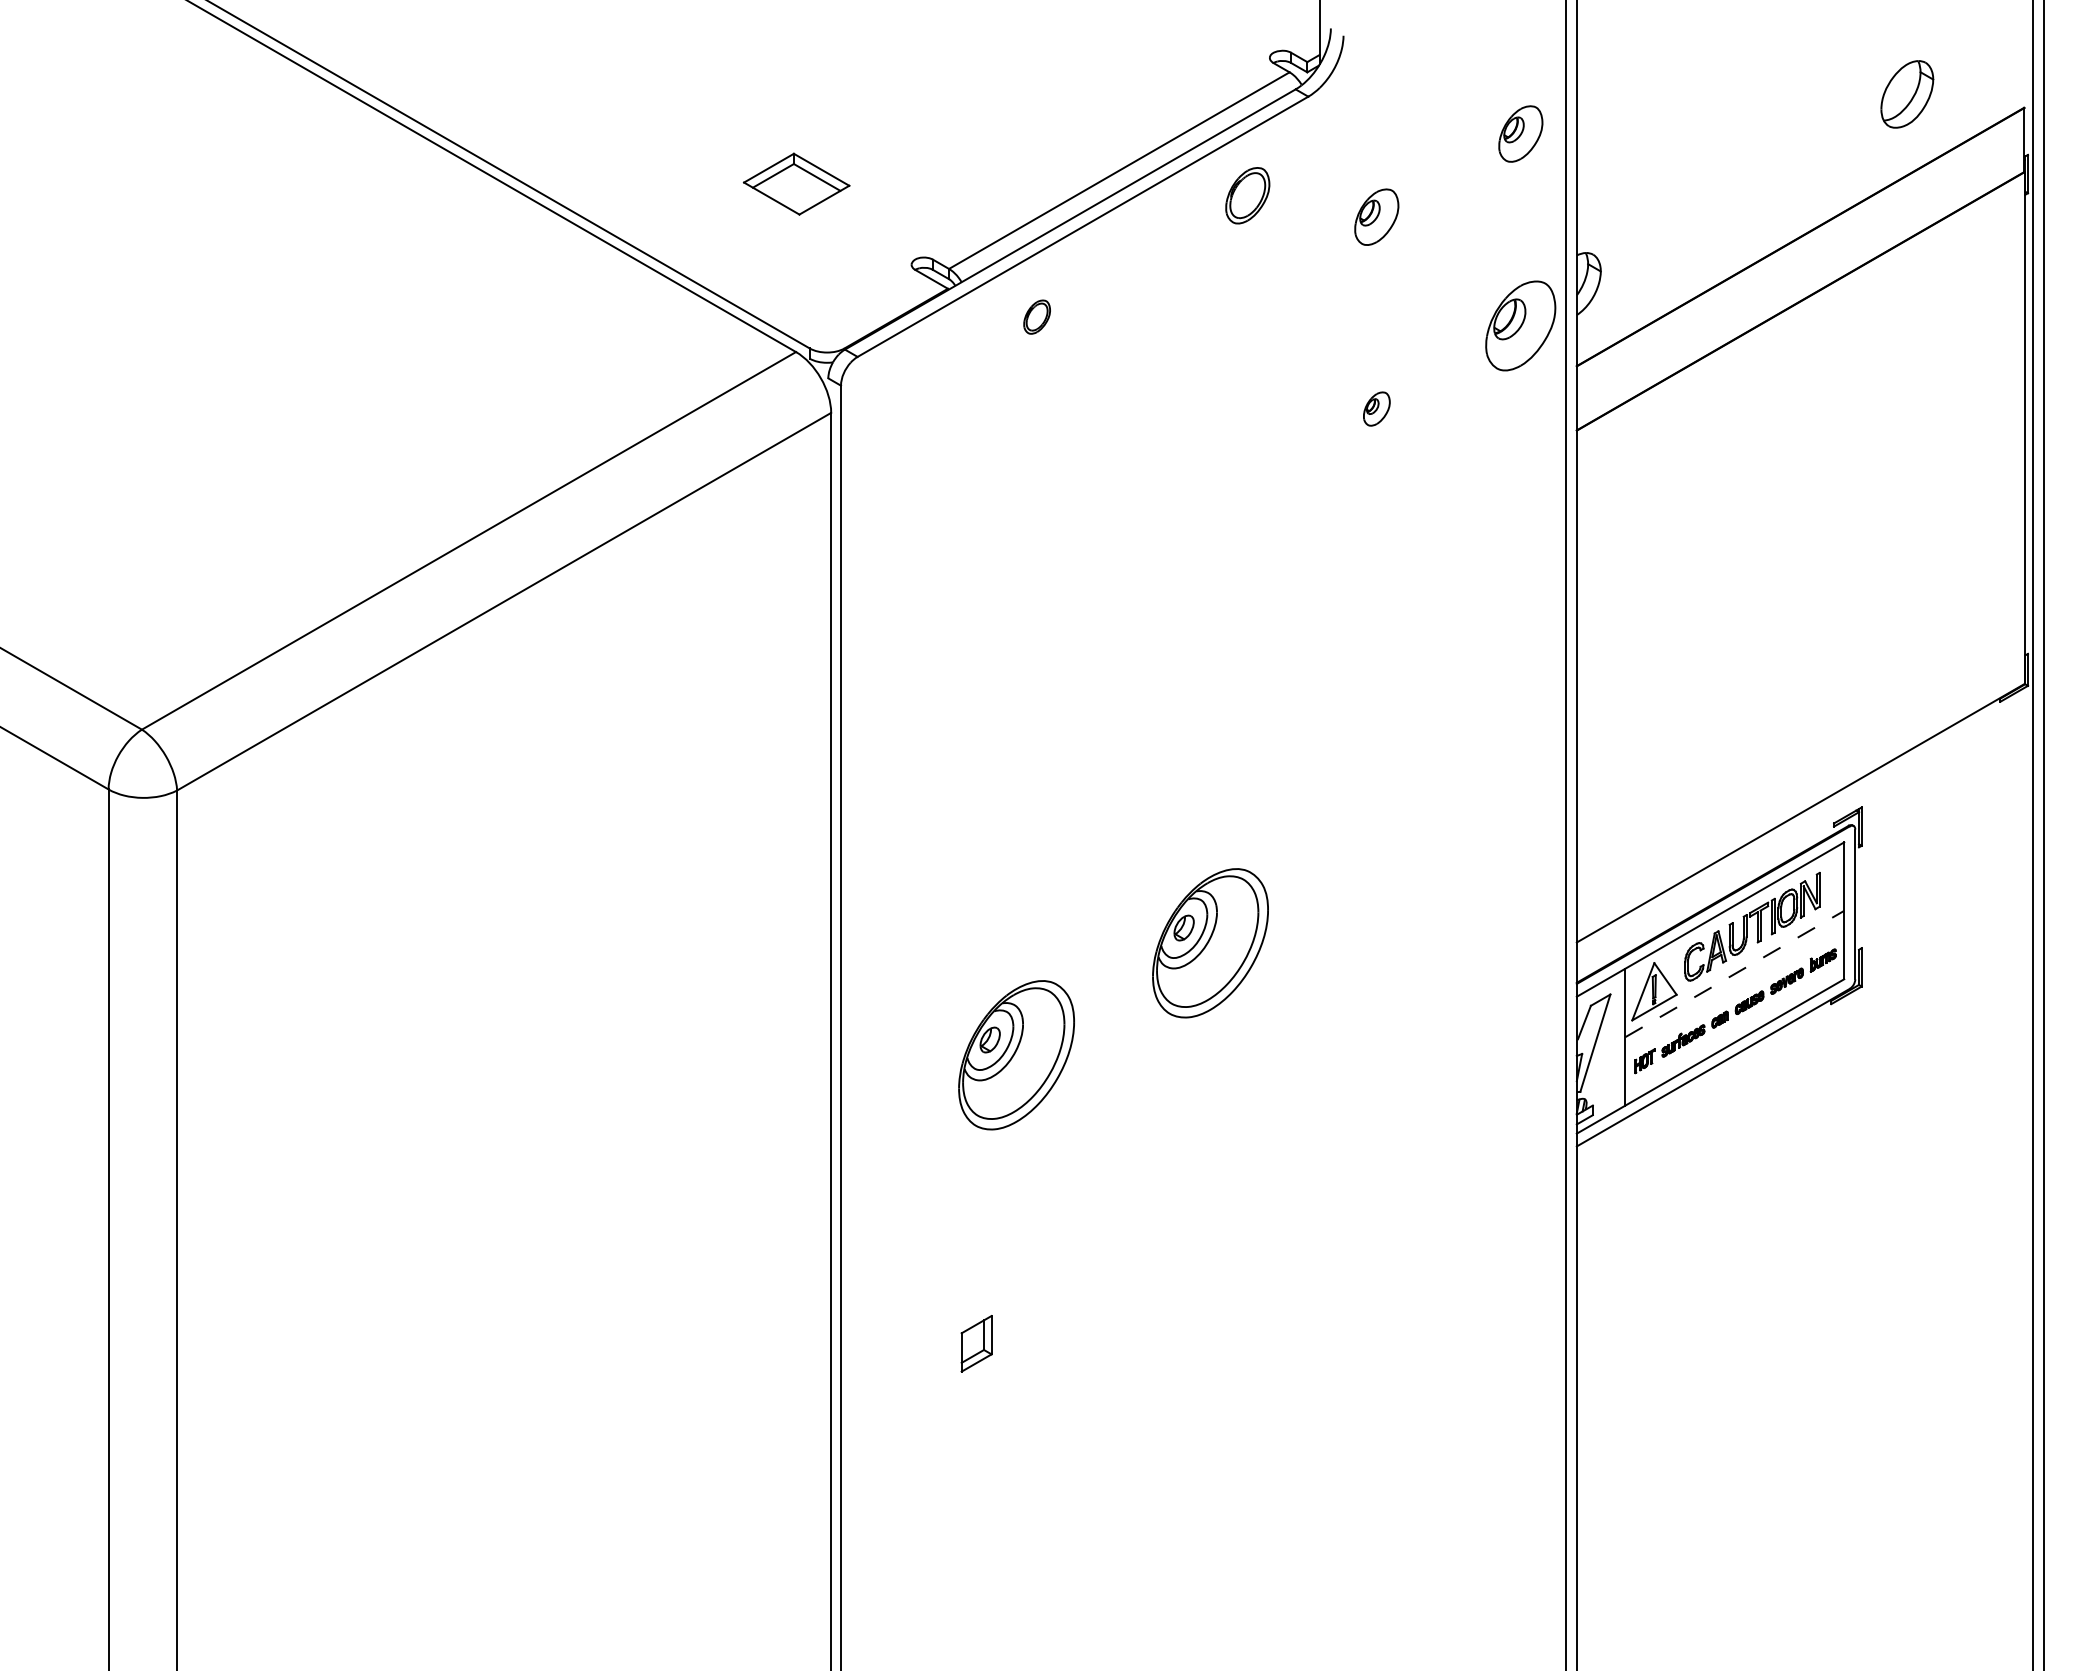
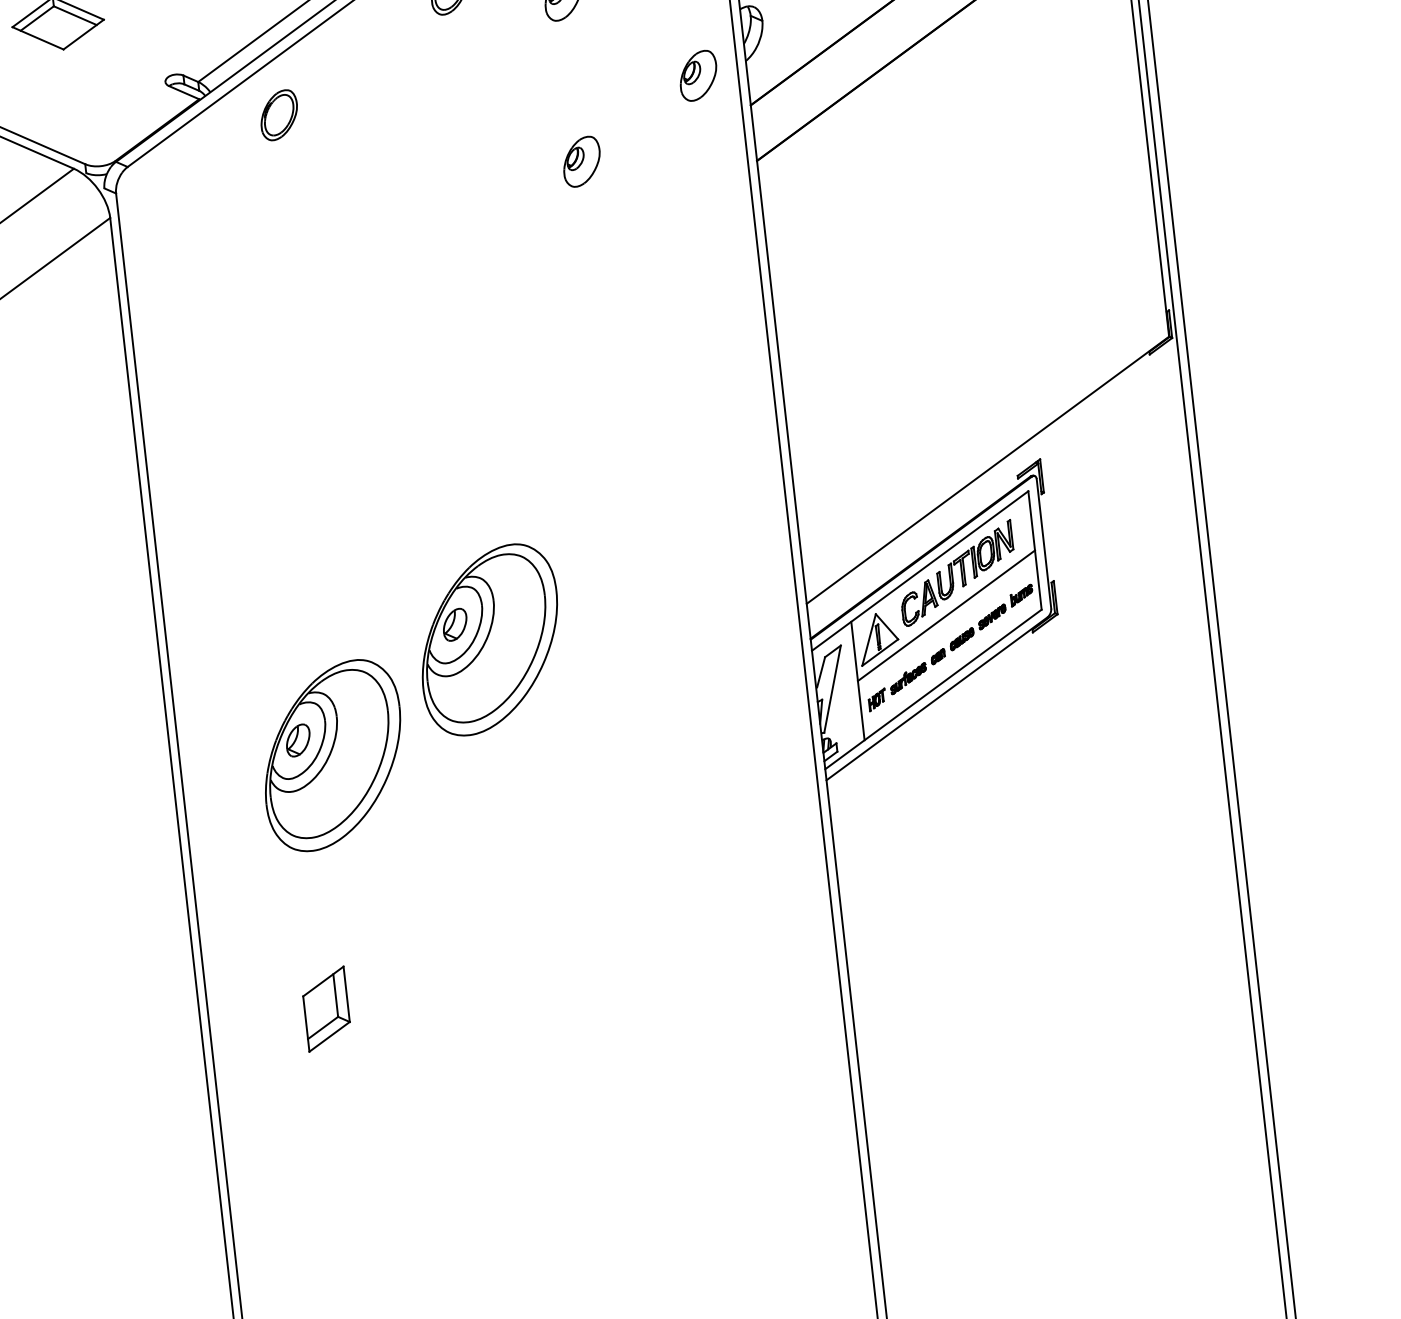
part: (1036, 316) -> (278, 114), size x1.67
part: (1520, 325) -> (698, 75), size x0.62
part: (1376, 408) -> (581, 161), size x1.67
part: (1210, 943) -> (489, 640), size x1.43
line: (1735, 973) -> (947, 615), dashed -> solid
part: (1016, 1055) -> (332, 755), size x1.43
part: (976, 1343) -> (326, 1009), size x1.67

